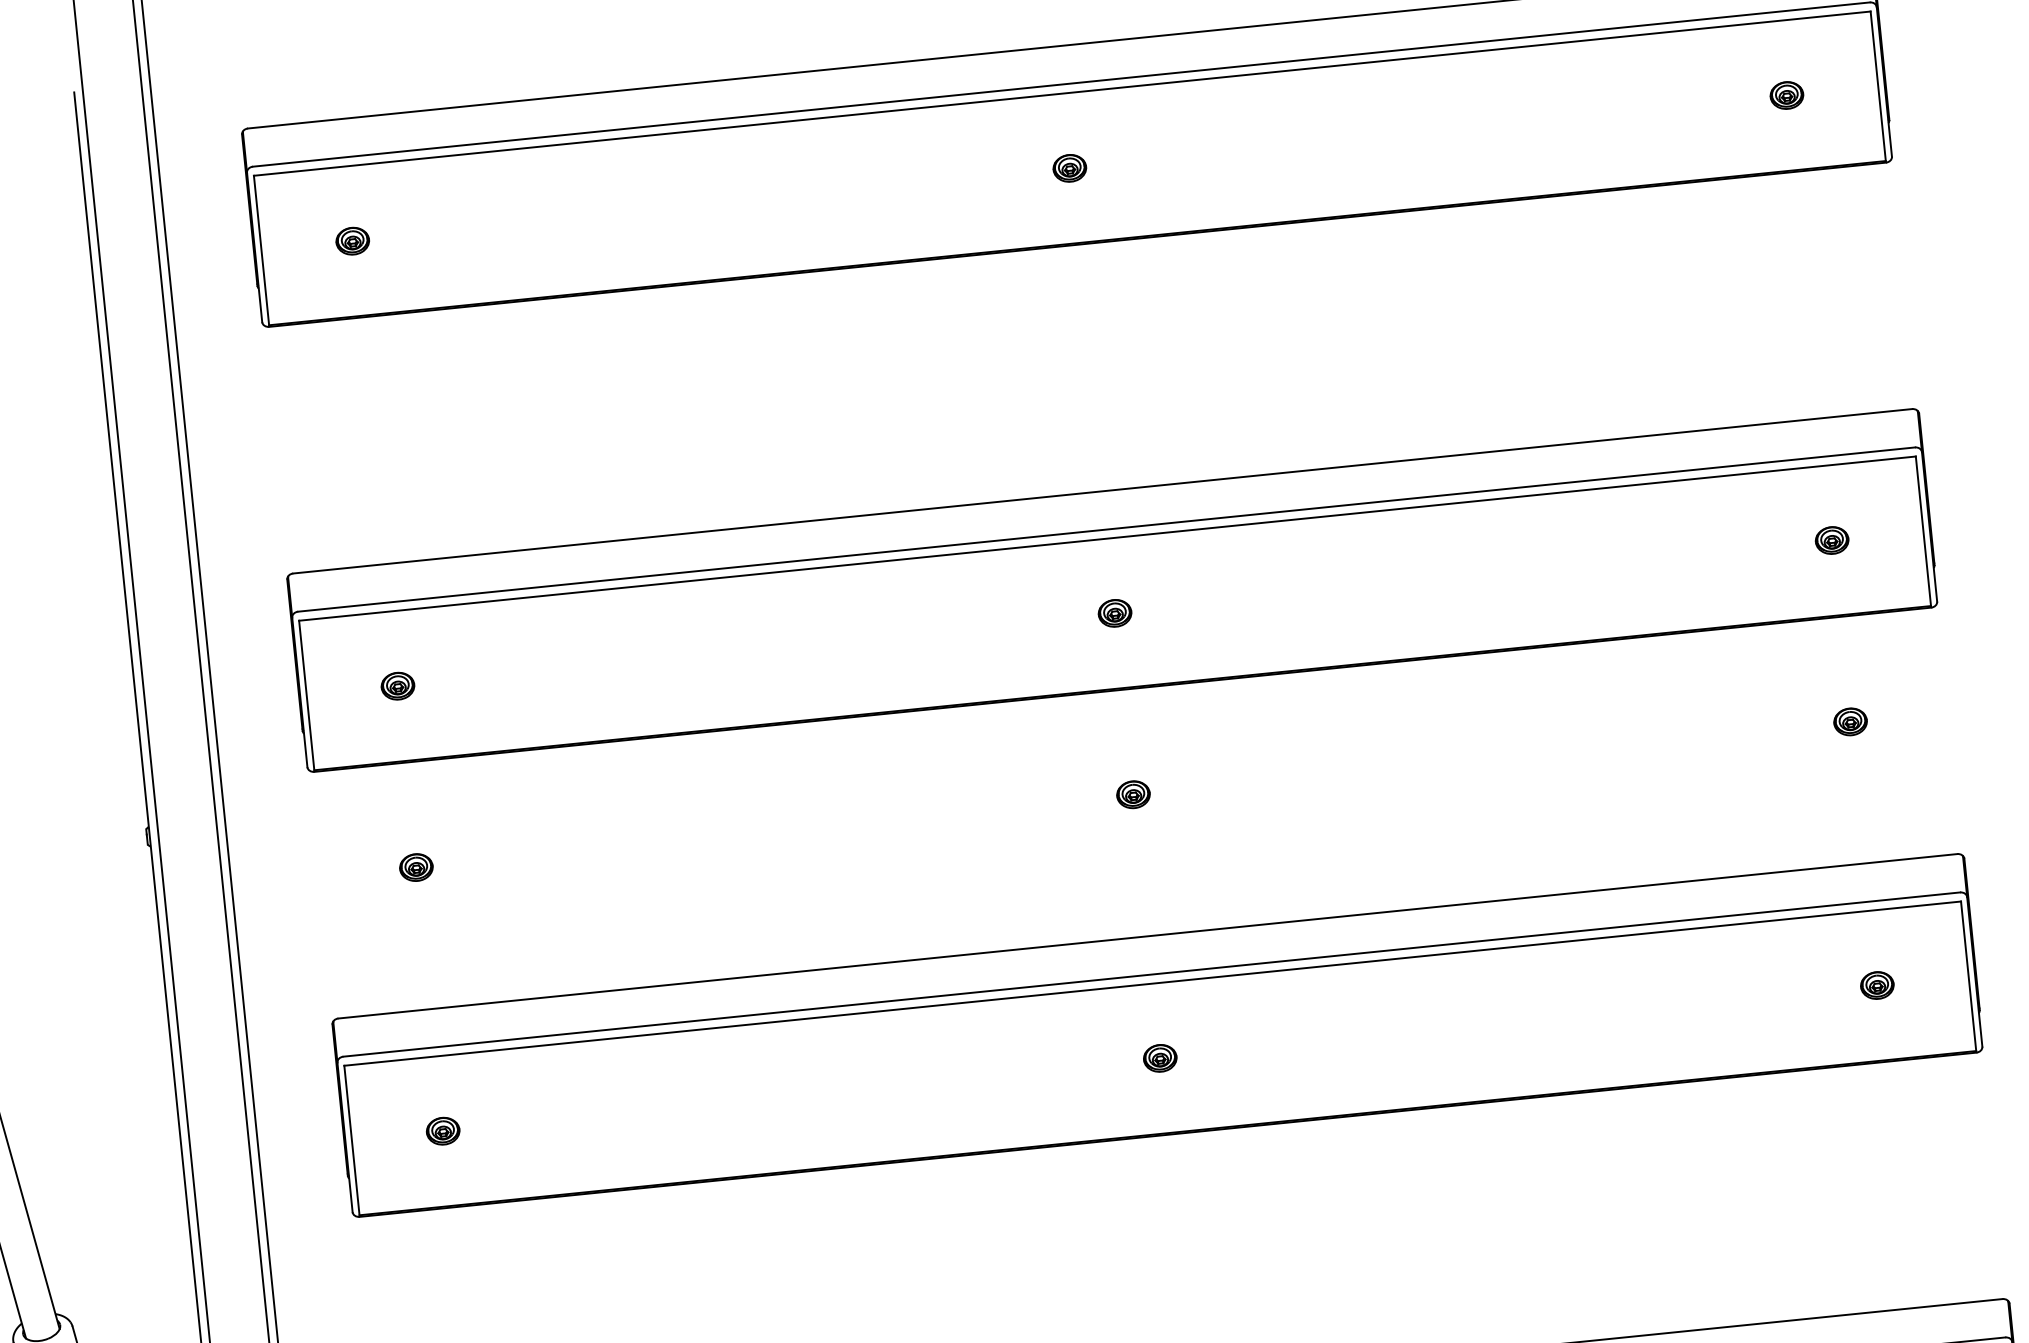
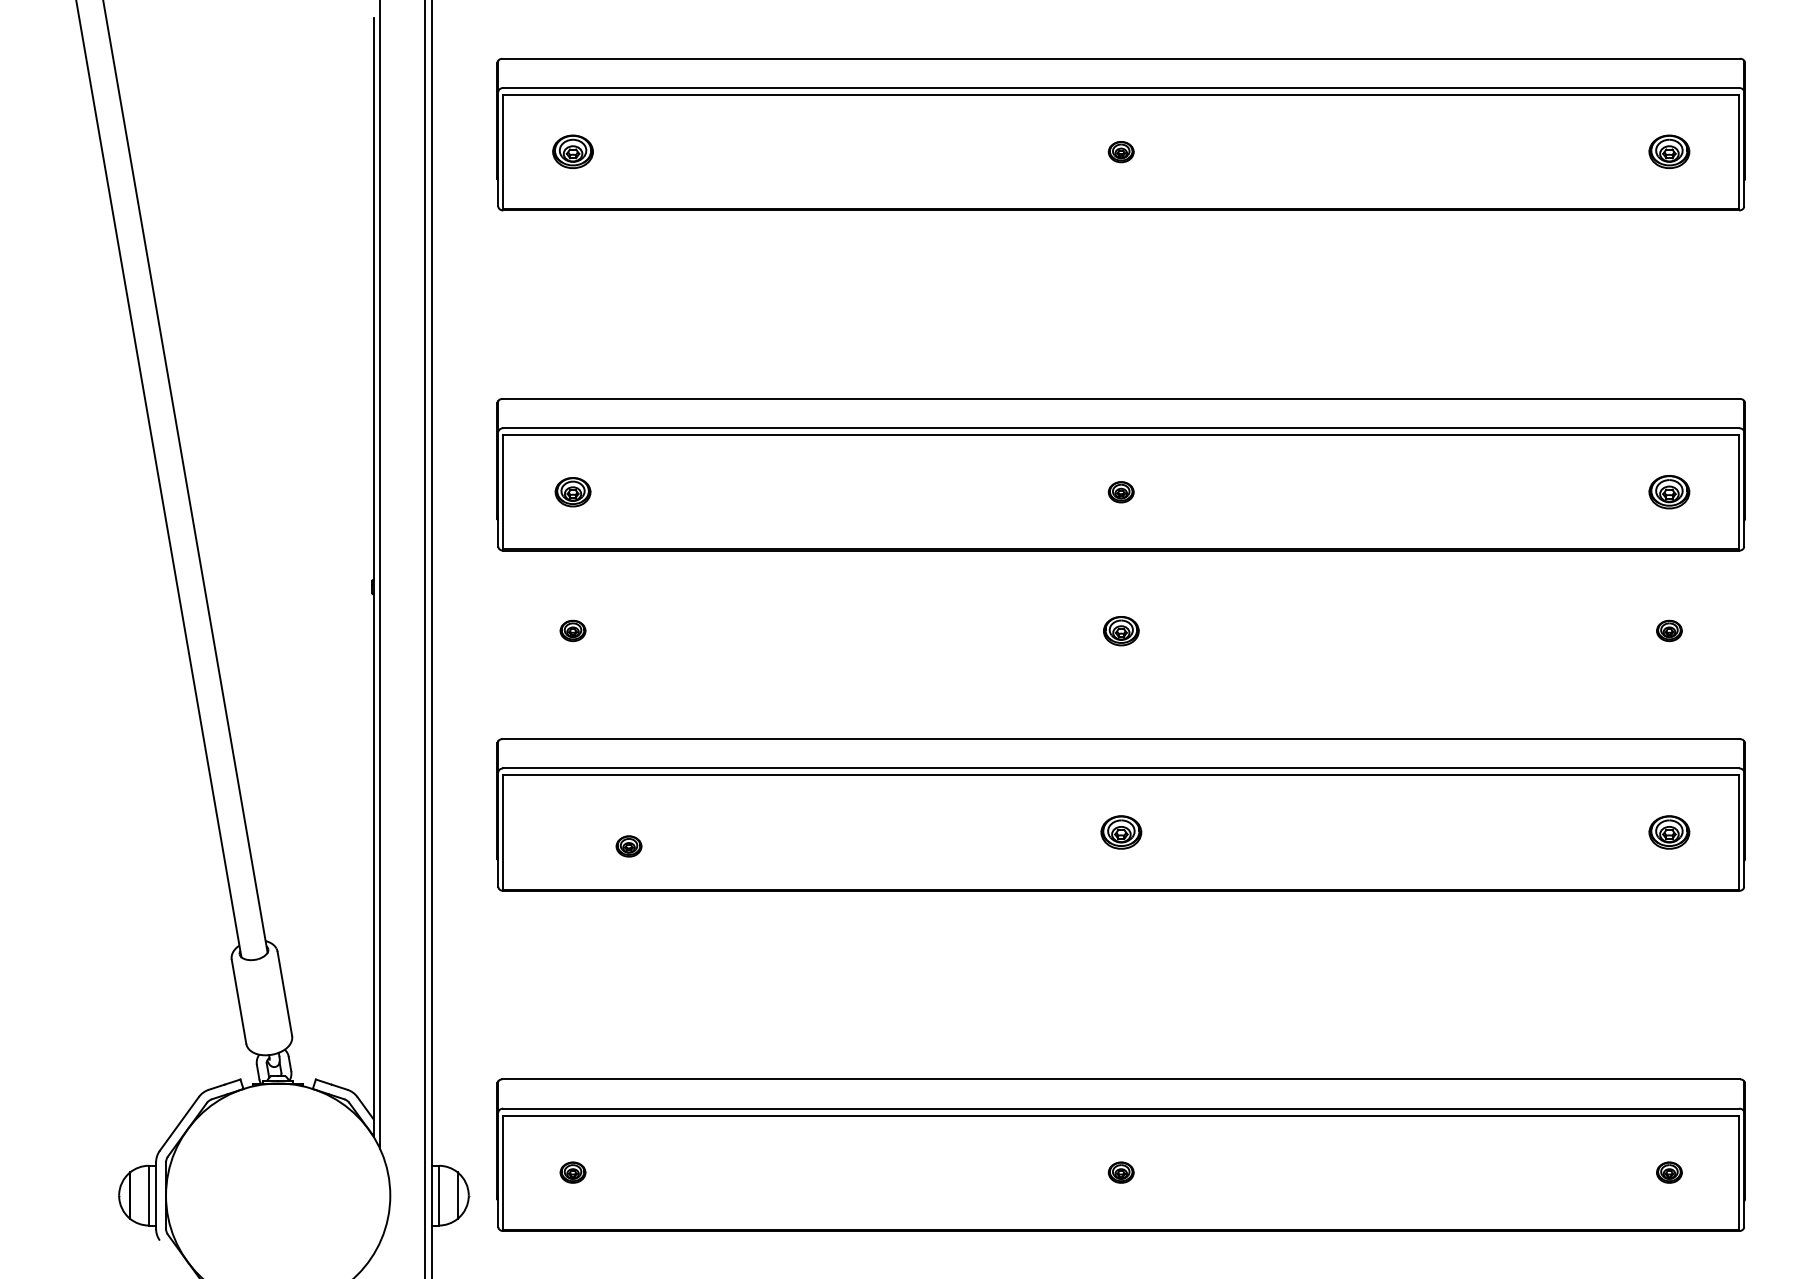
part: (1787, 96) -> (1669, 152), size x1.6
part: (352, 241) -> (572, 152), size x1.6
part: (1832, 540) -> (1669, 492), size x1.6
part: (397, 686) -> (572, 492), size x1.4
part: (1132, 794) -> (1120, 630), size x1.4
part: (1877, 985) -> (1669, 832), size x1.6
part: (1159, 1058) -> (1120, 832), size x1.6
part: (442, 1131) -> (628, 846), moved

